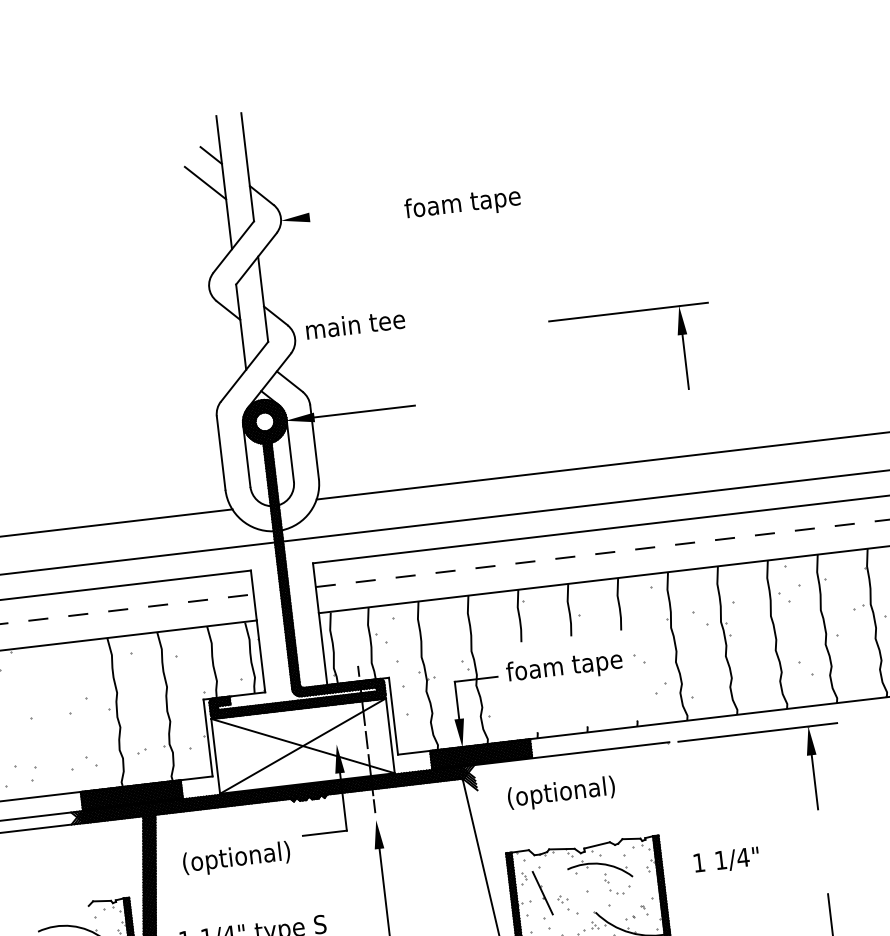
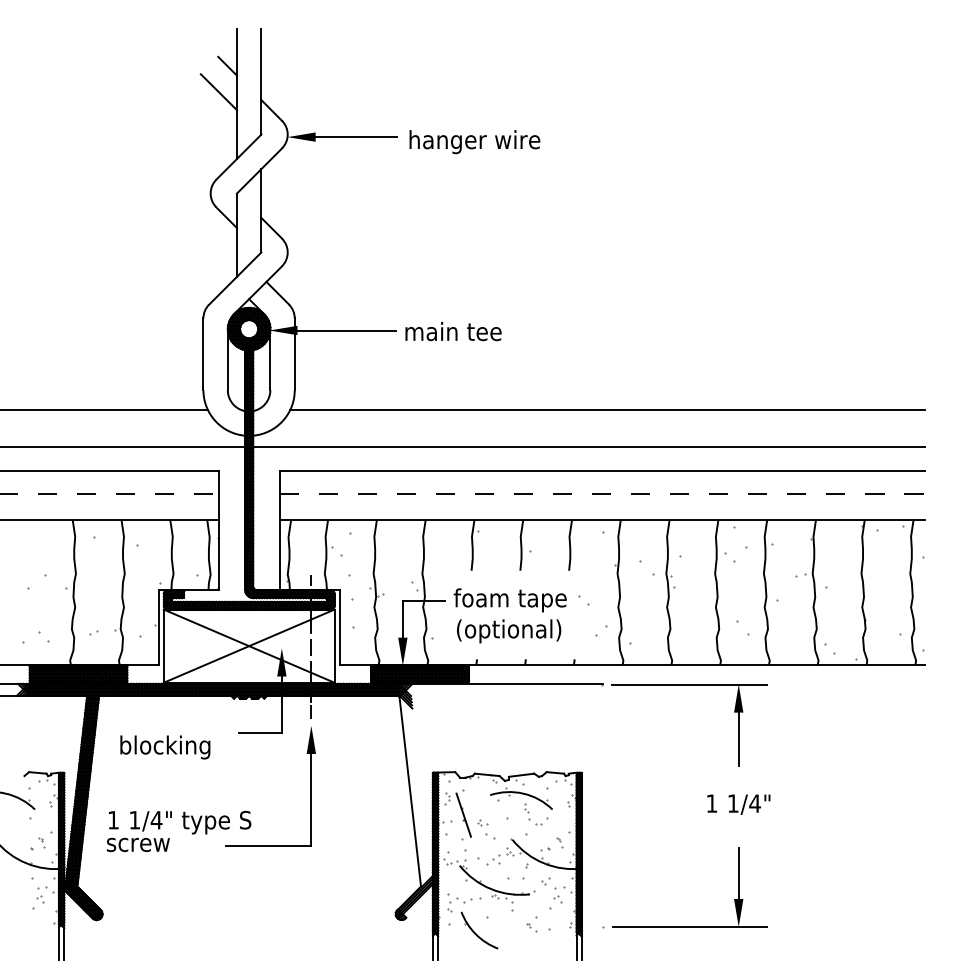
text: (472, 203) -> (474, 142), foam tape -> hanger wire
line: (351, 212) -> (356, 137), added
part: (628, 313) -> (612, 265), removed
text: (355, 324) -> (453, 331), moved
text: (561, 793) -> (509, 631), moved
text: (236, 858) -> (172, 747), (optional) -> blocking
text: (726, 860) -> (738, 804), moved

